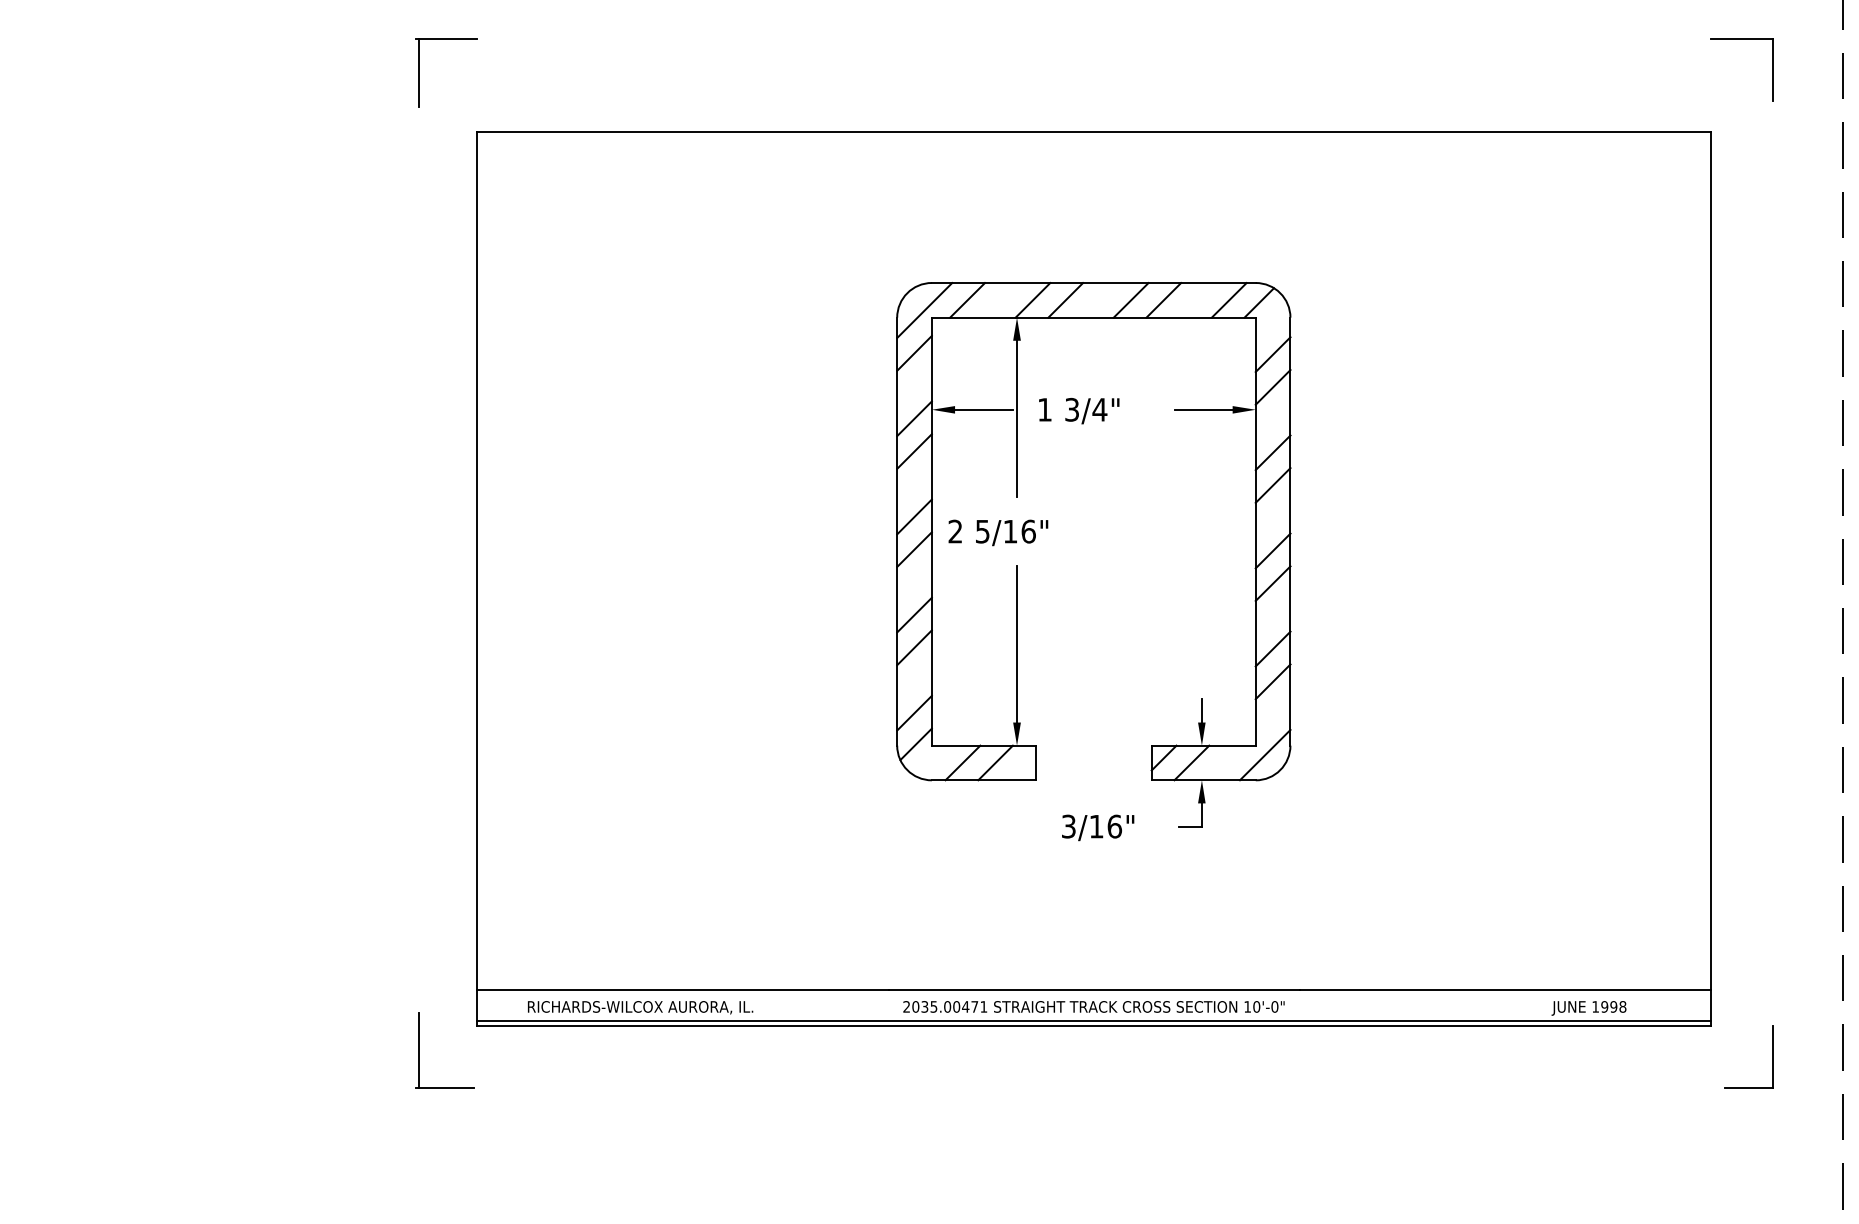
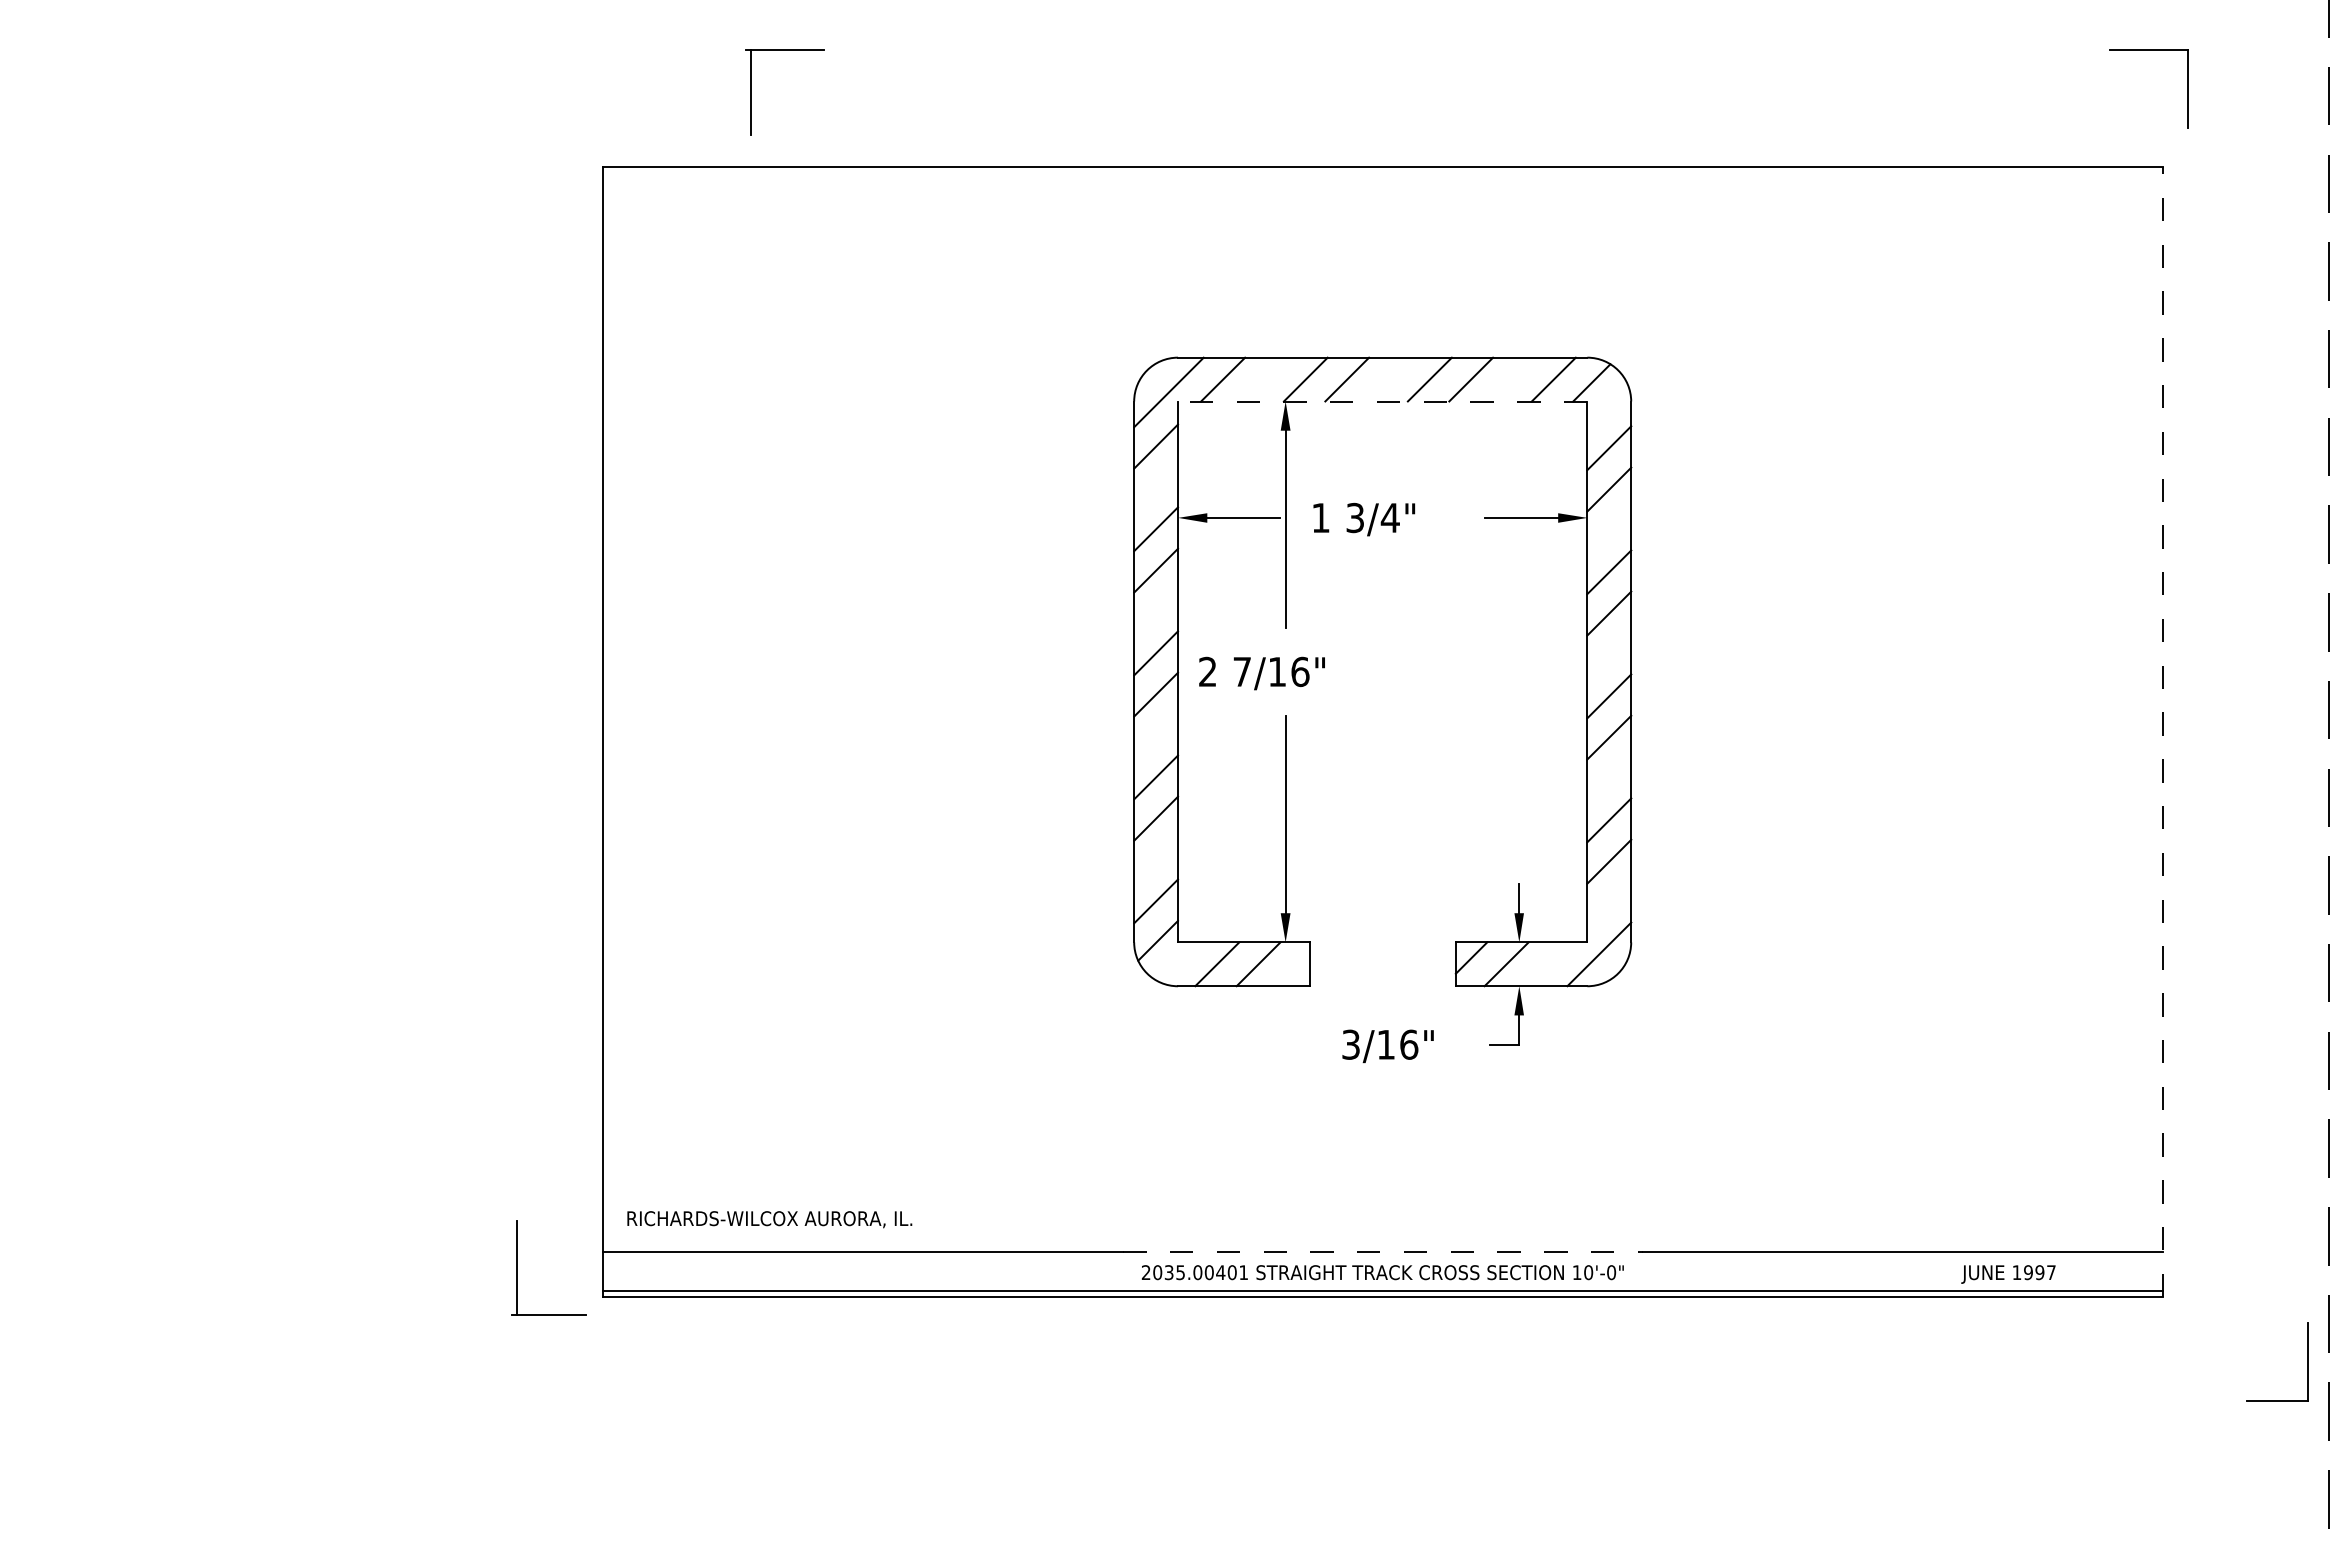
part: (1741, 39) -> (2148, 50), moved
part: (419, 73) -> (751, 92), moved
line: (1093, 317) -> (1382, 401), solid -> dashed
text: (982, 532) -> (1241, 672), 5/16" -> 7/16"
line: (1710, 578) -> (2162, 731), solid -> dashed
line: (1094, 990) -> (1383, 1251), solid -> dashed
text: (974, 1006) -> (1231, 1272), 2035.00471 -> 2035.00401
text: (1622, 1006) -> (2051, 1272), 1998 -> 1997
text: (640, 1007) -> (769, 1219), moved
part: (419, 1050) -> (517, 1267), moved
part: (1772, 1056) -> (2307, 1361), moved

